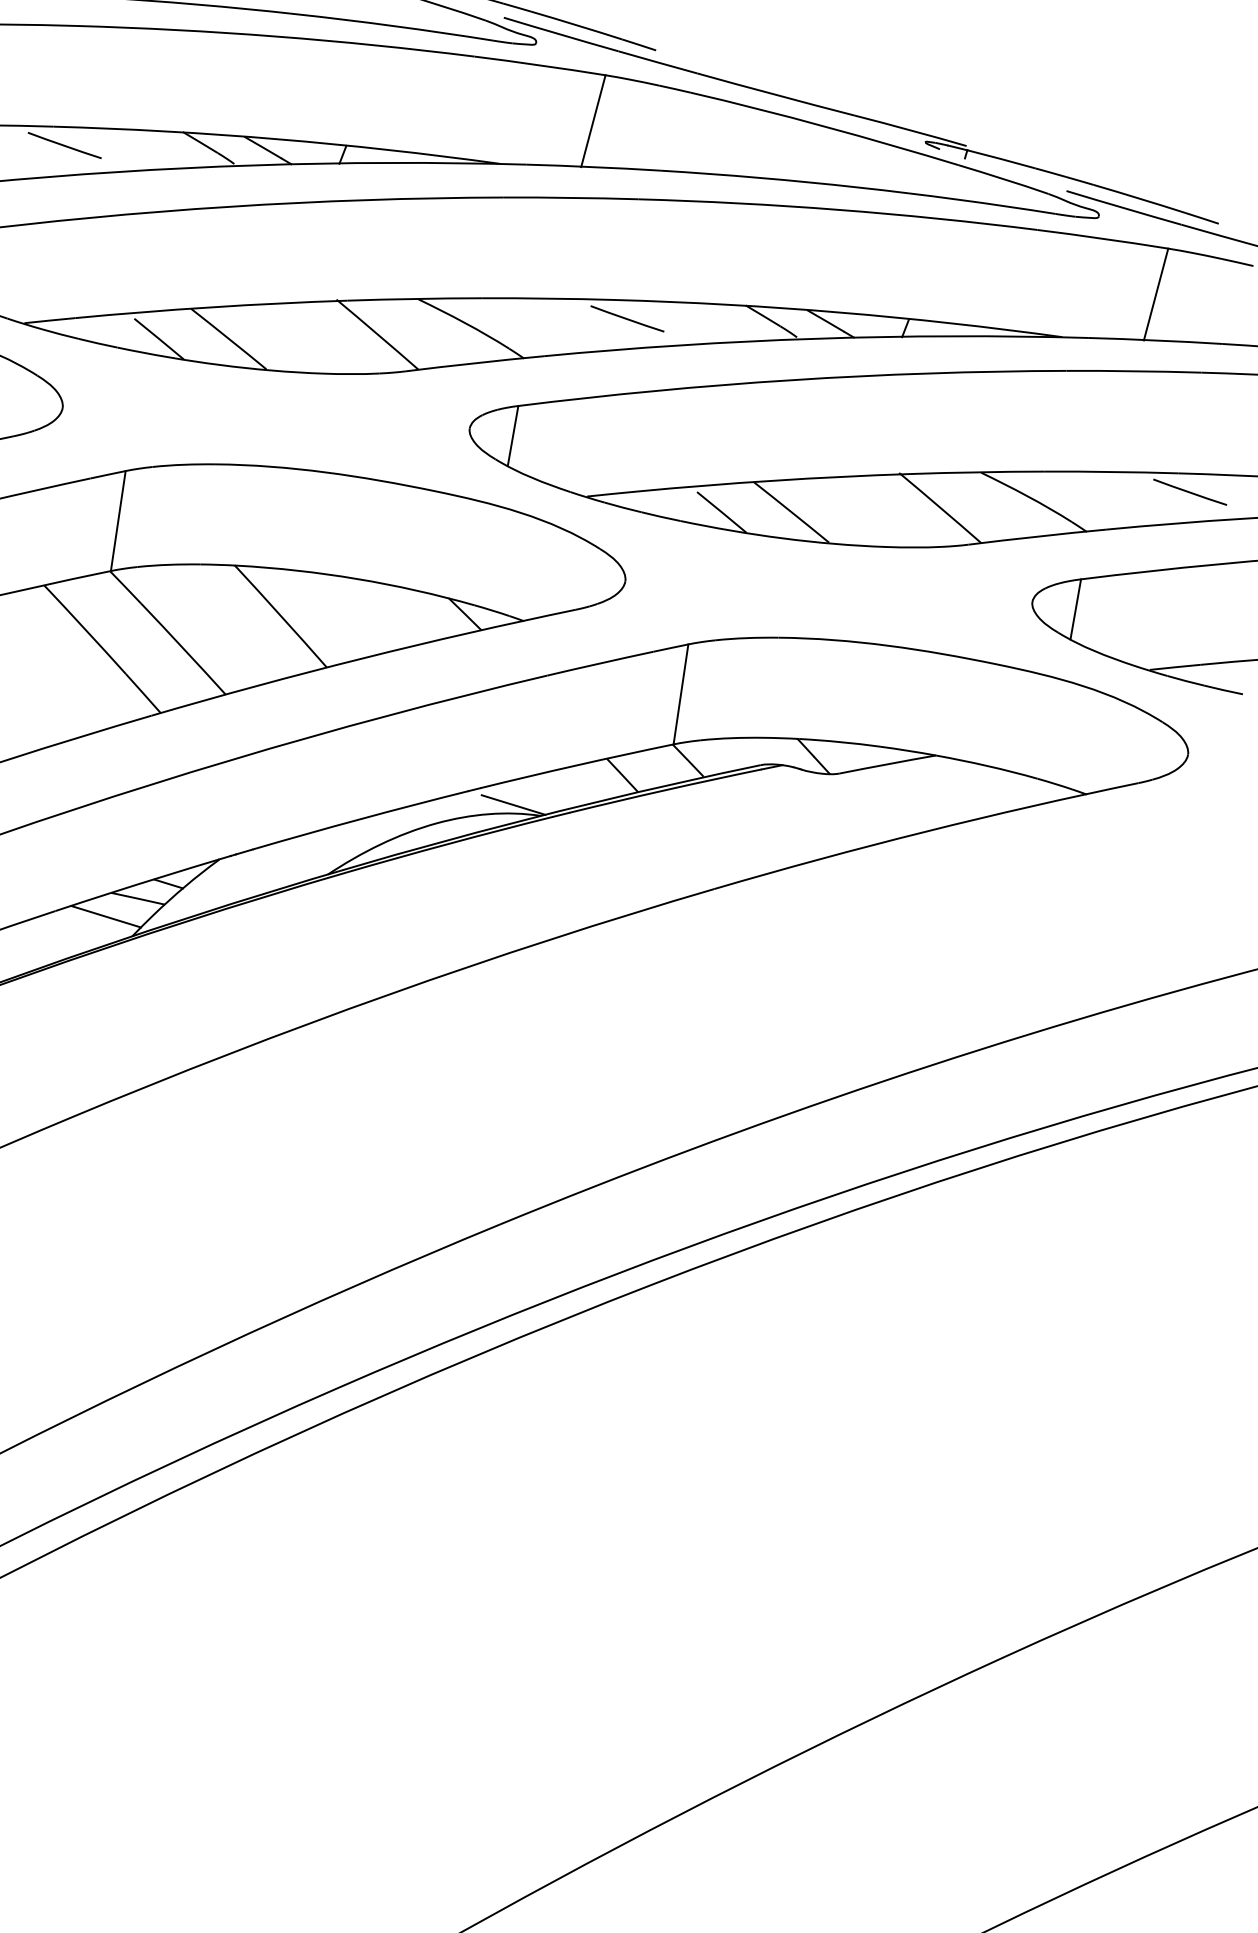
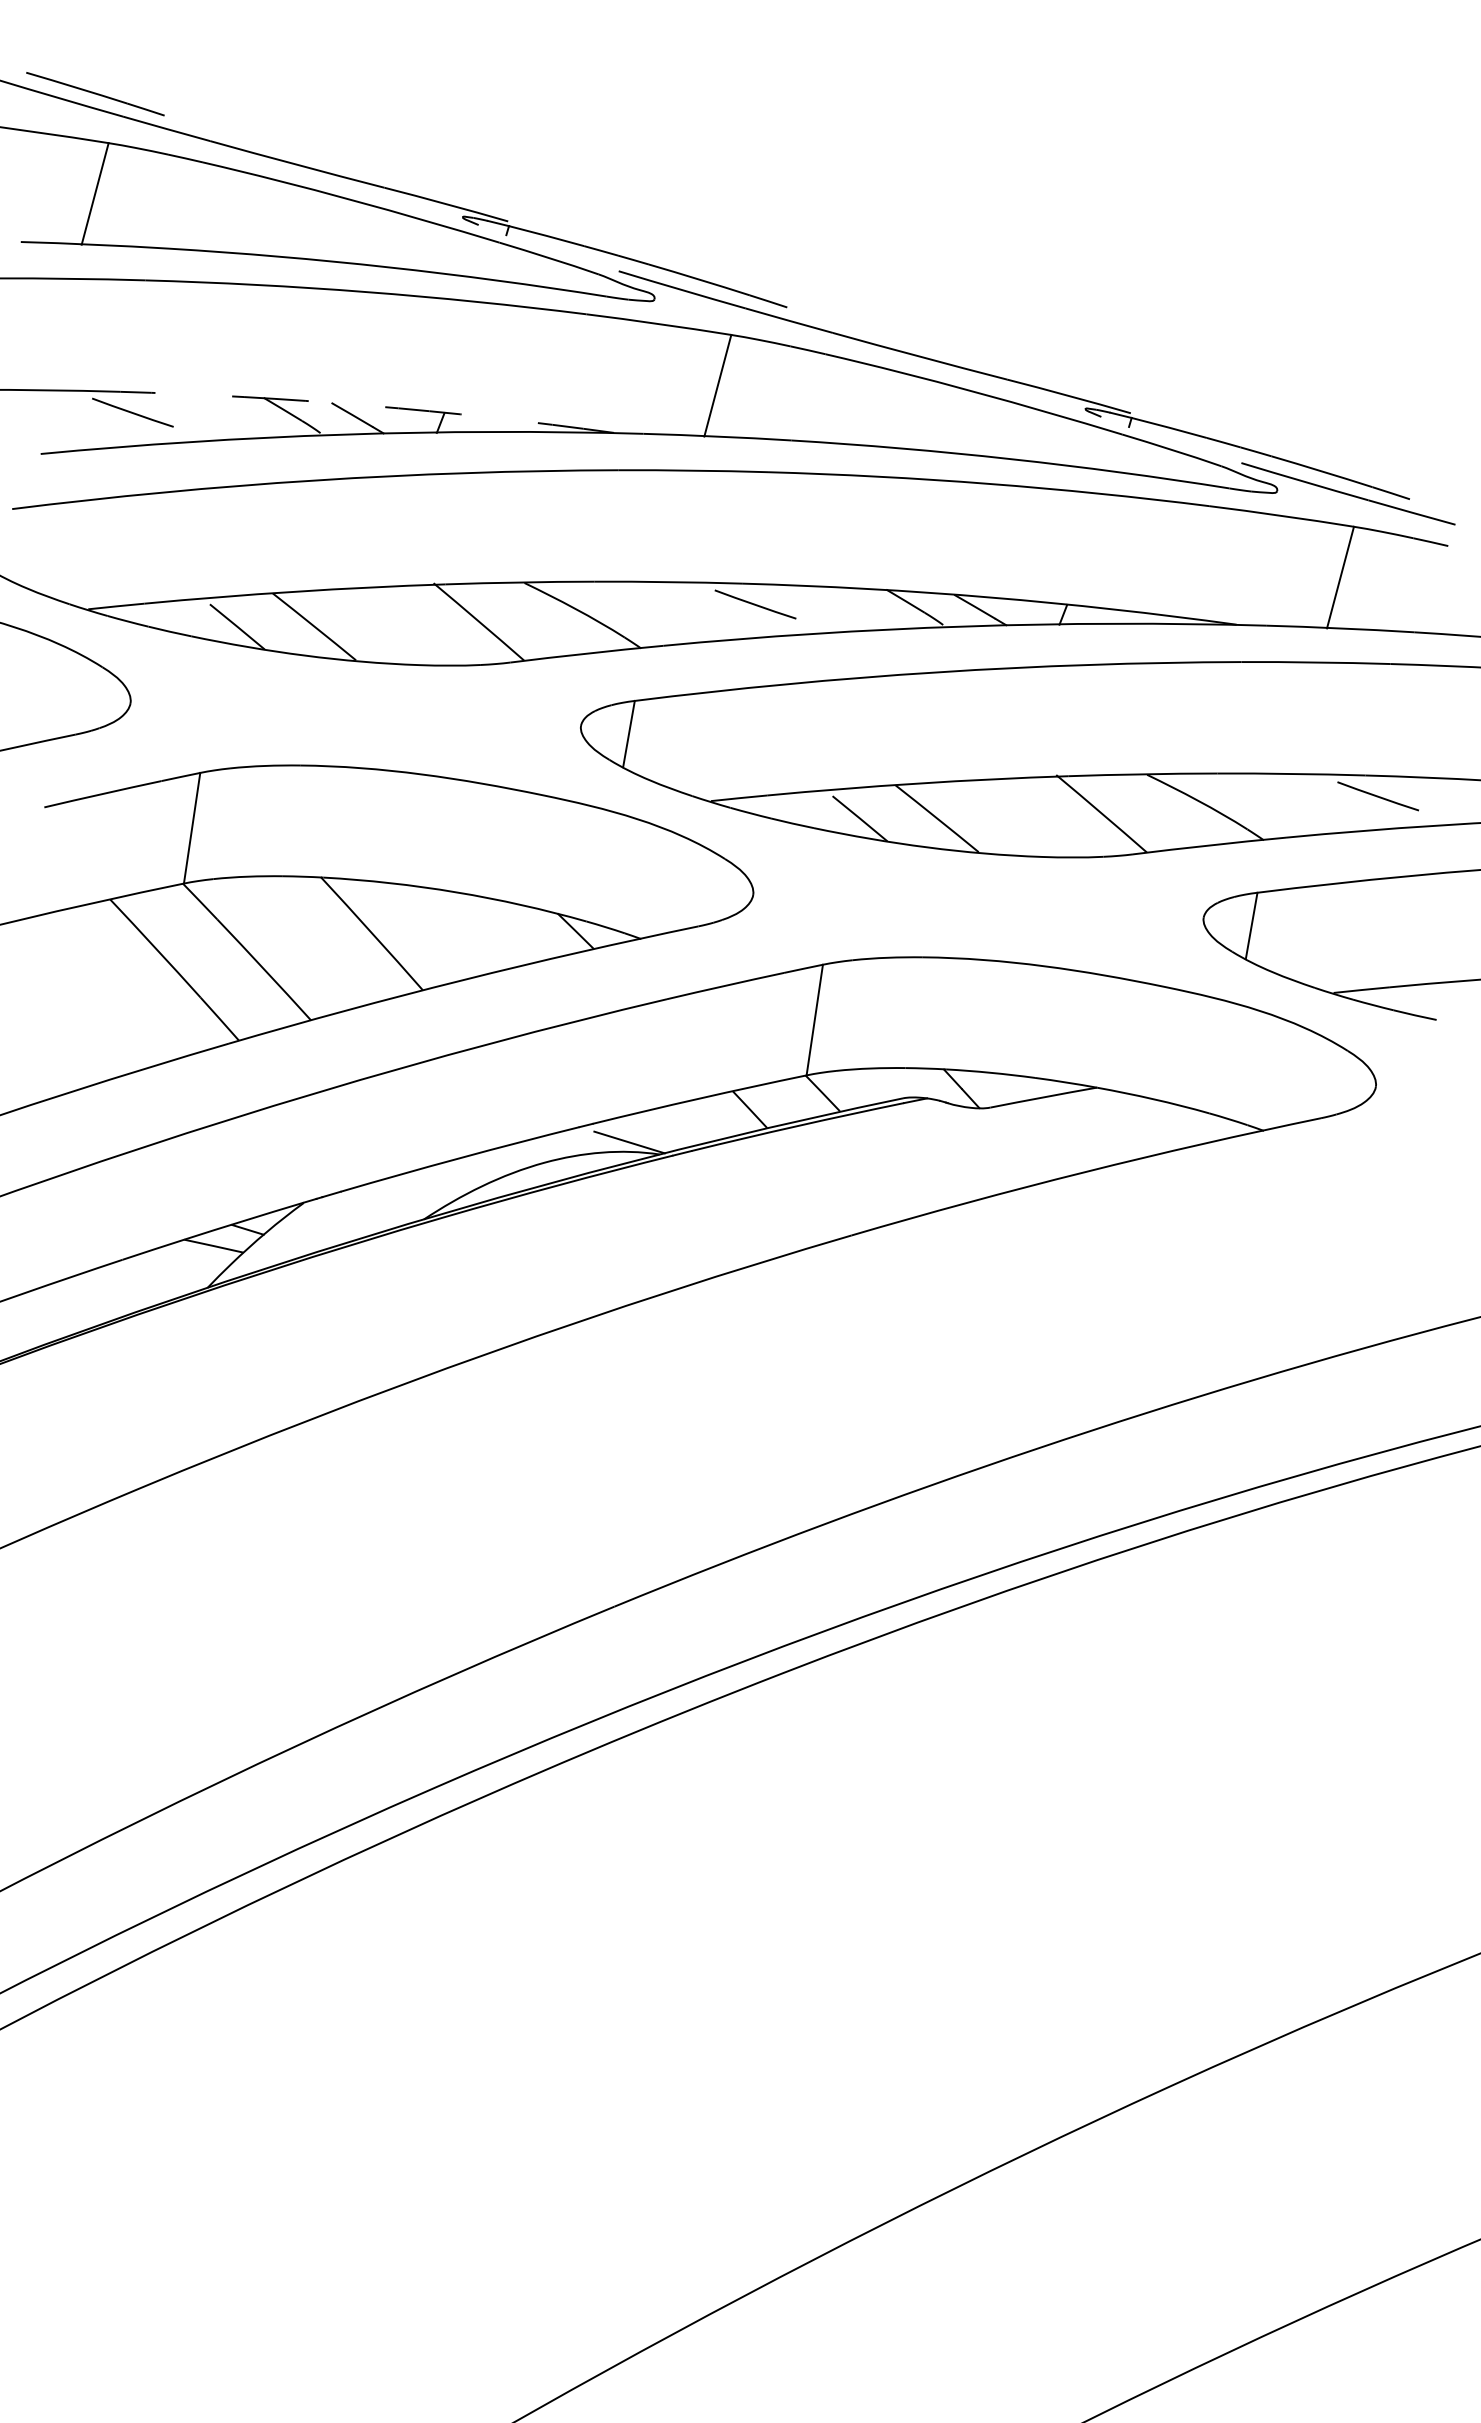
arc: (276, 139) -> (367, 405), solid -> dashed
line: (105, 916) -> (178, 1265), removed

